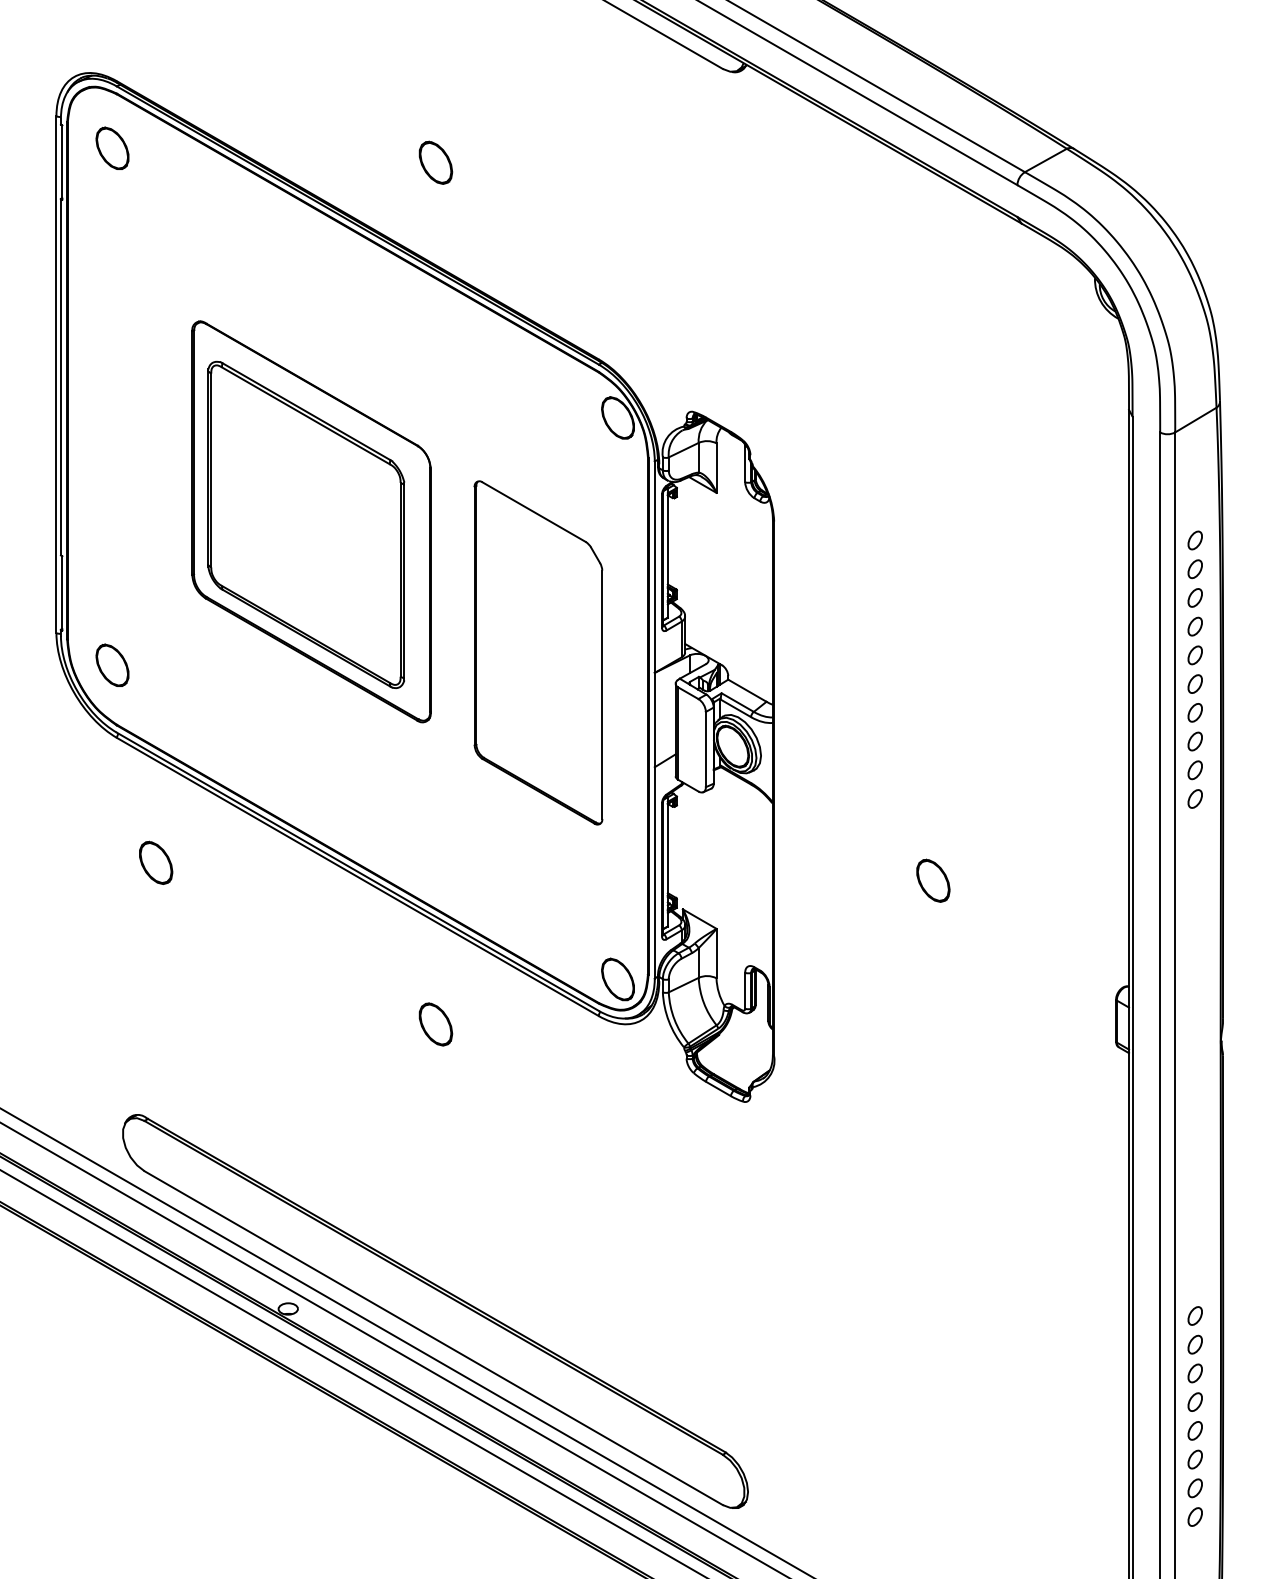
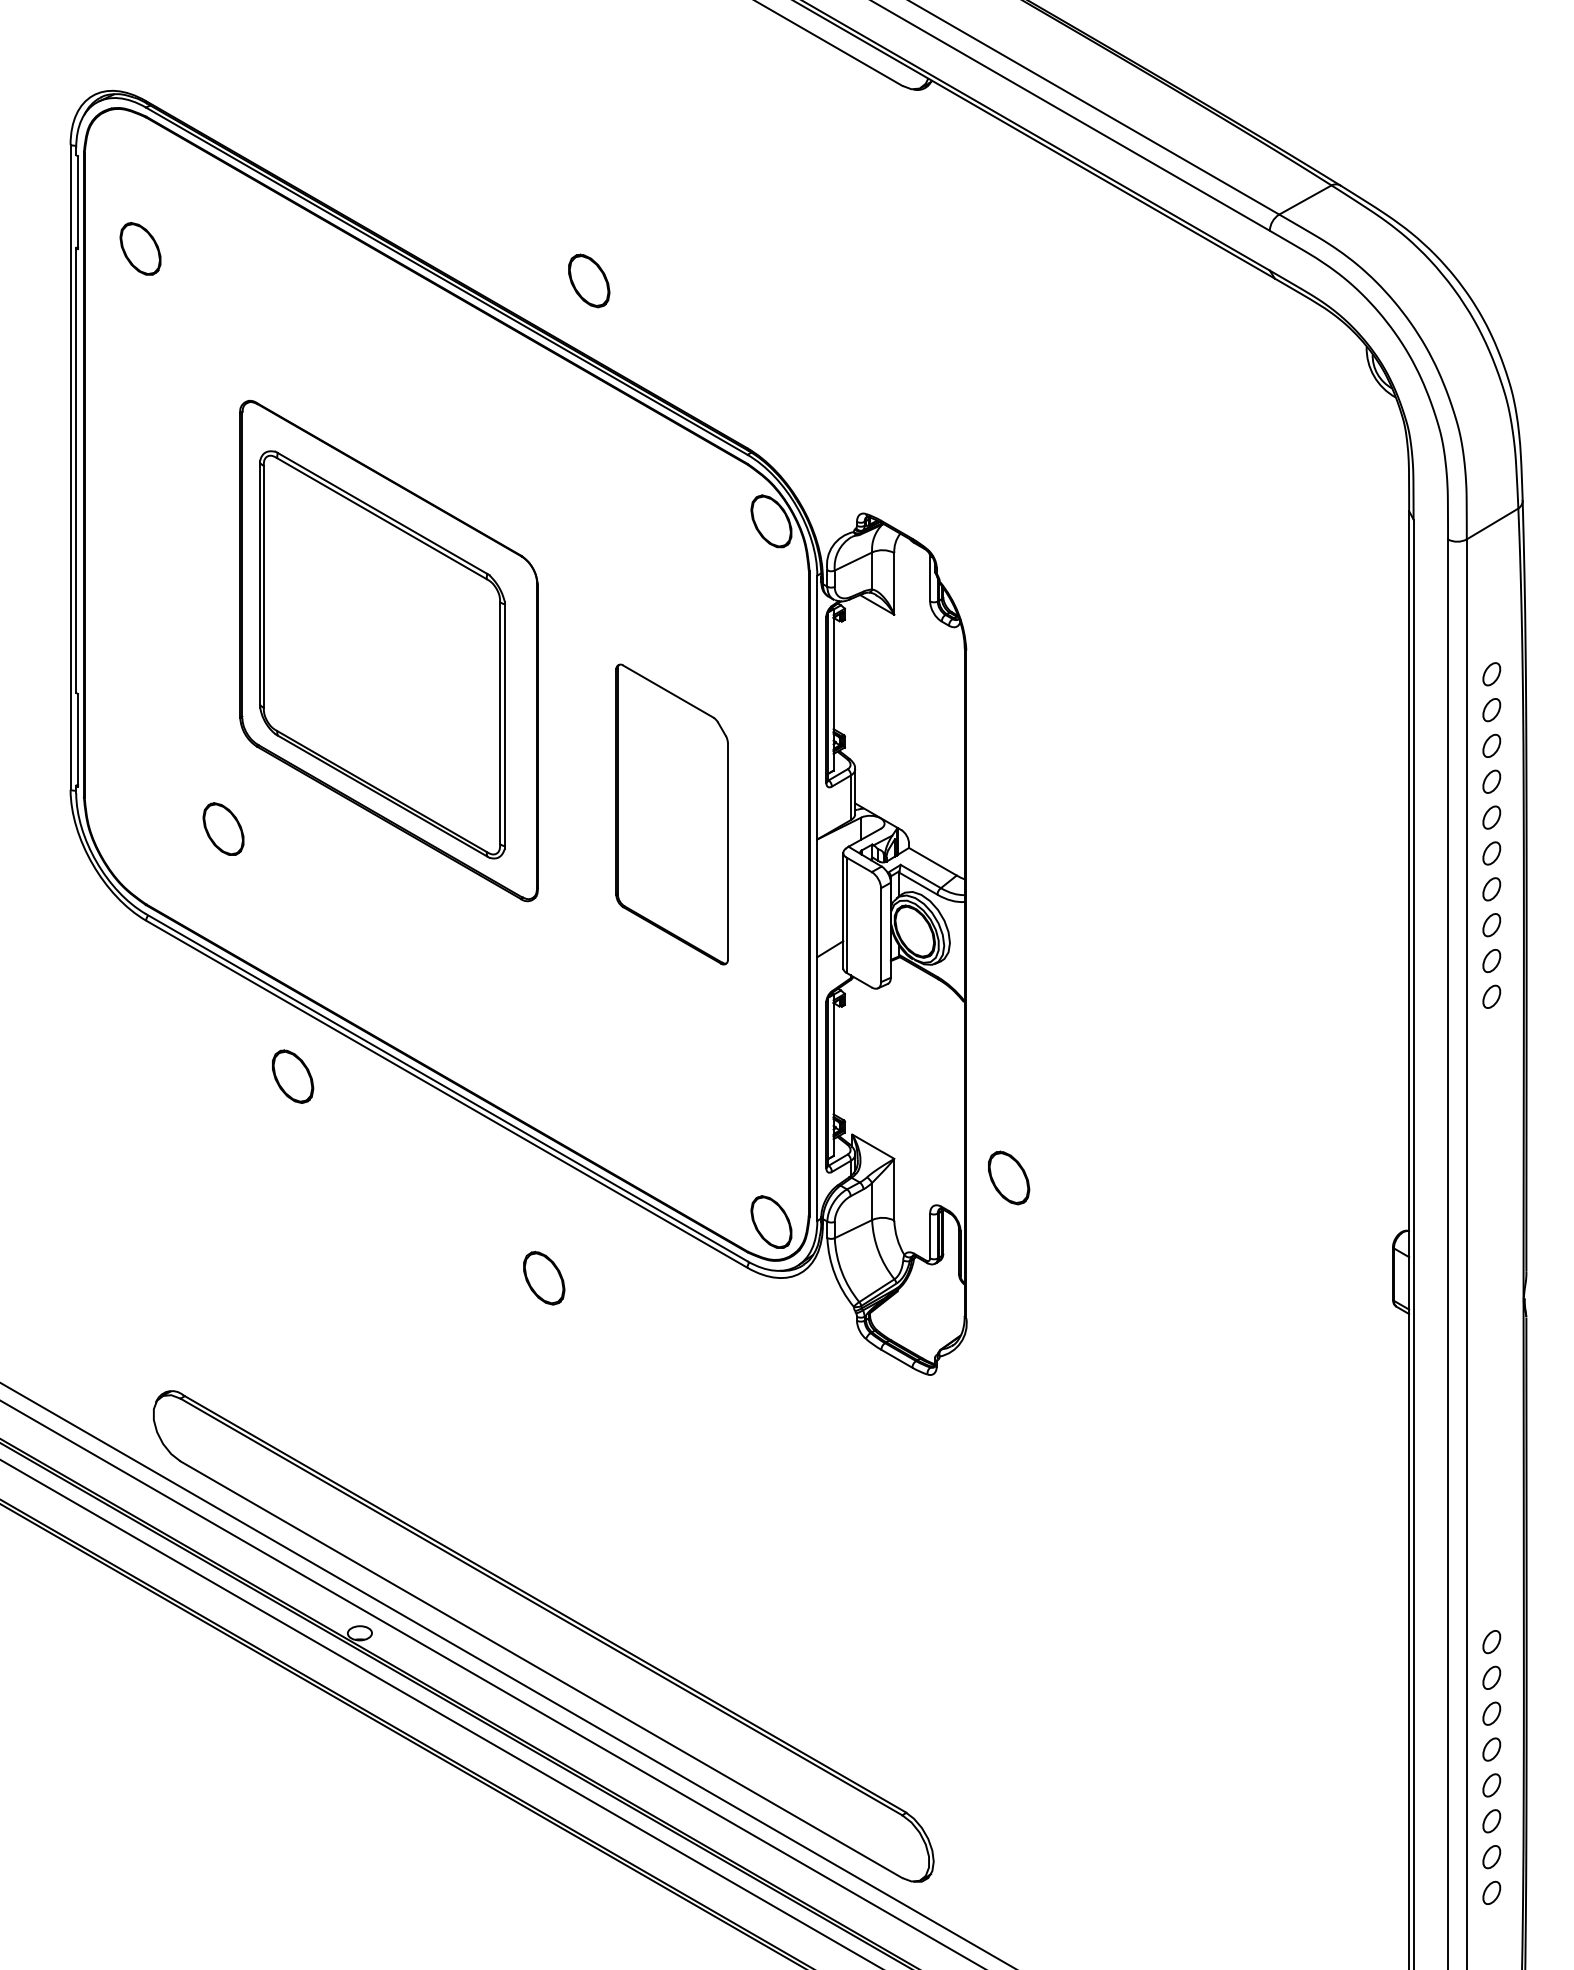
part: (112, 148) -> (140, 248), moved
part: (436, 162) -> (589, 280), moved
part: (537, 652) -> (671, 814), size x0.7
part: (112, 664) -> (223, 828), moved
part: (156, 862) -> (293, 1076), moved
part: (933, 880) -> (1009, 1177), moved

